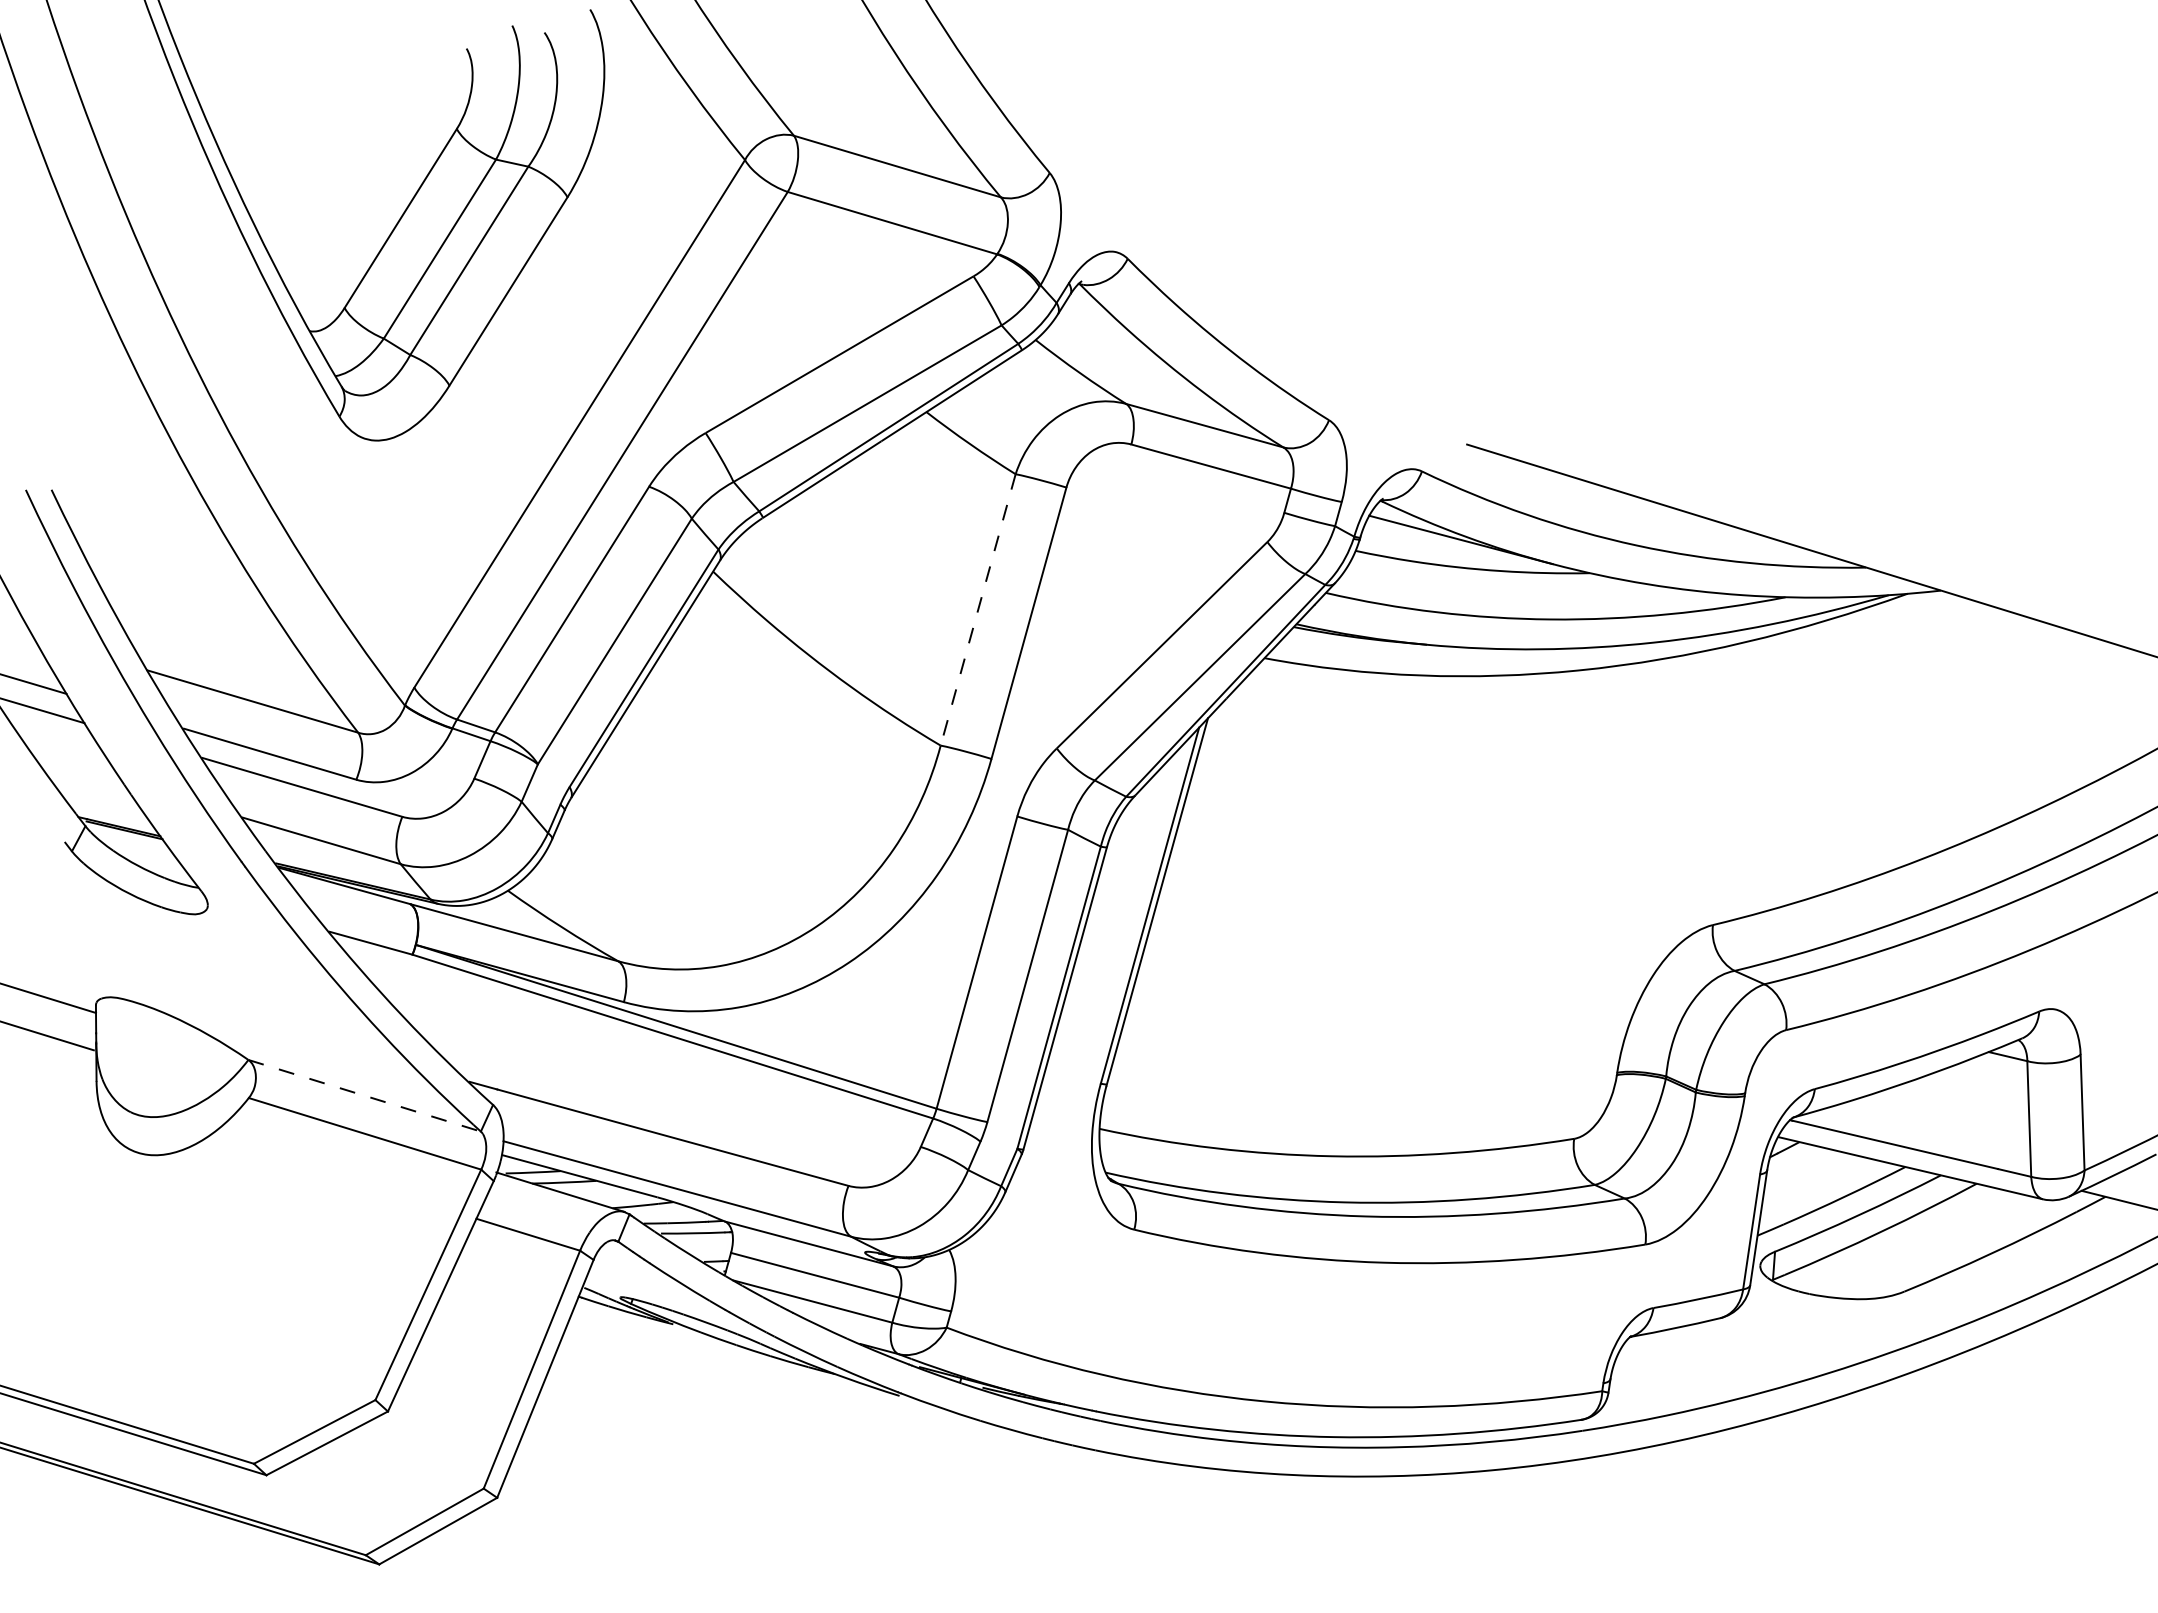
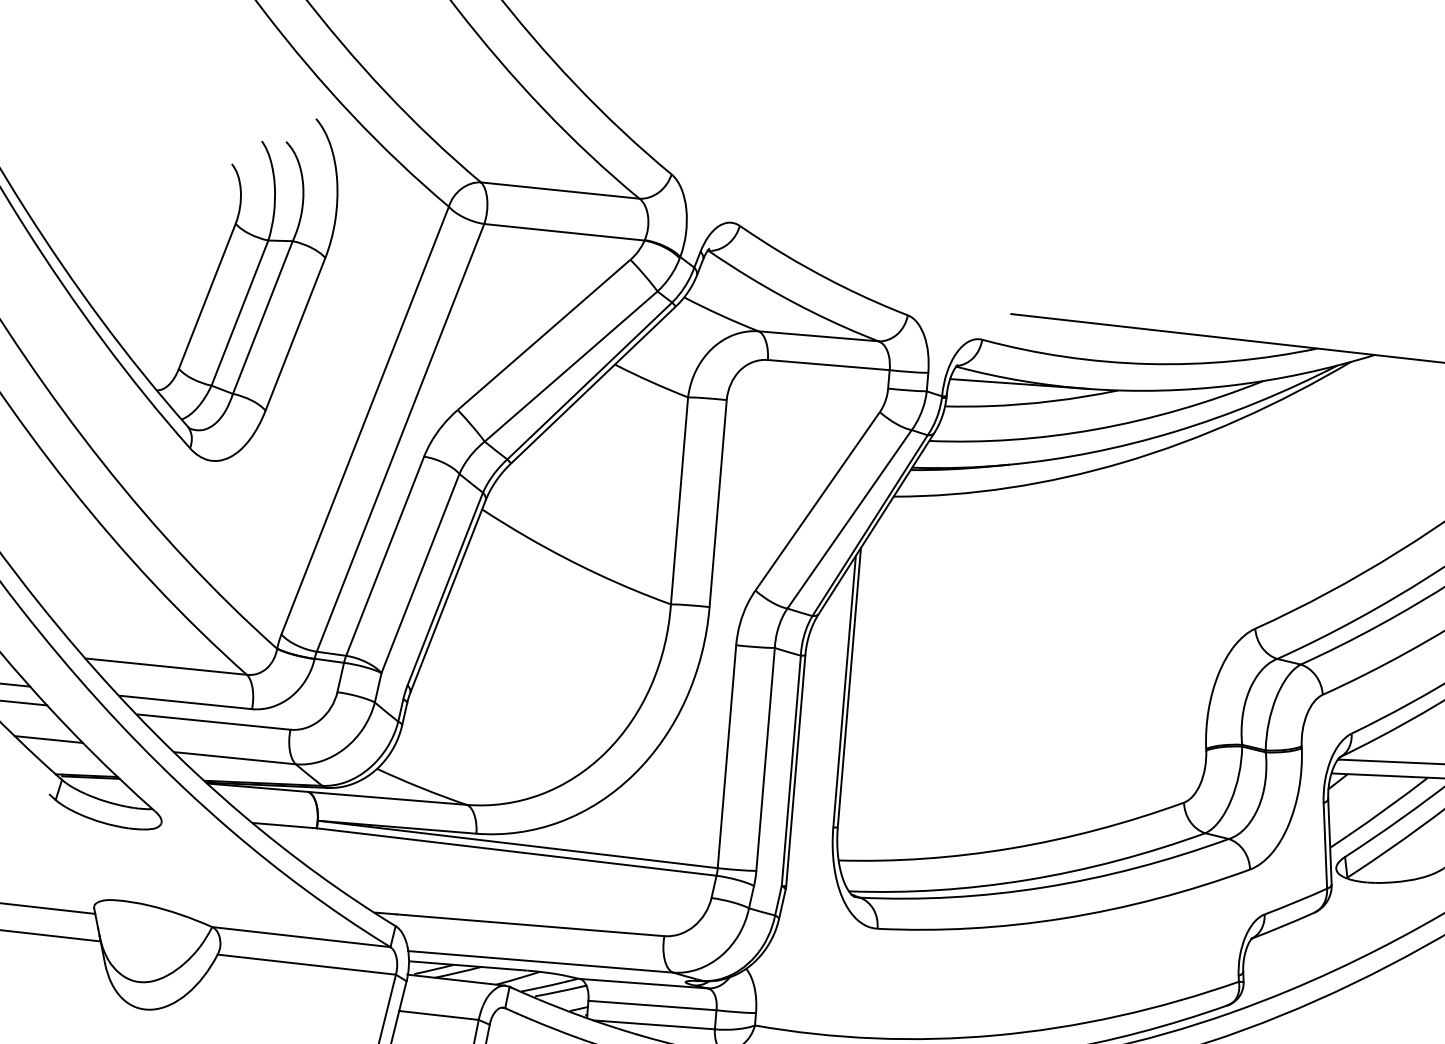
line: (978, 609) -> (679, 500), dashed -> solid
line: (77, 768) -> (48, 739), added
line: (364, 1095) -> (301, 936), dashed -> solid

